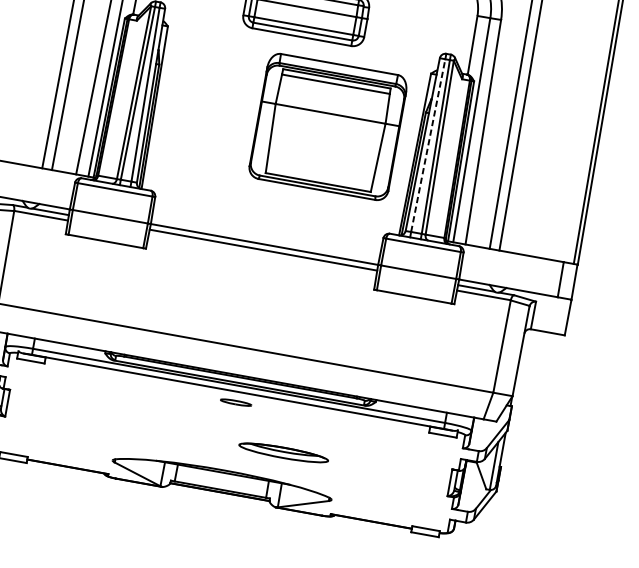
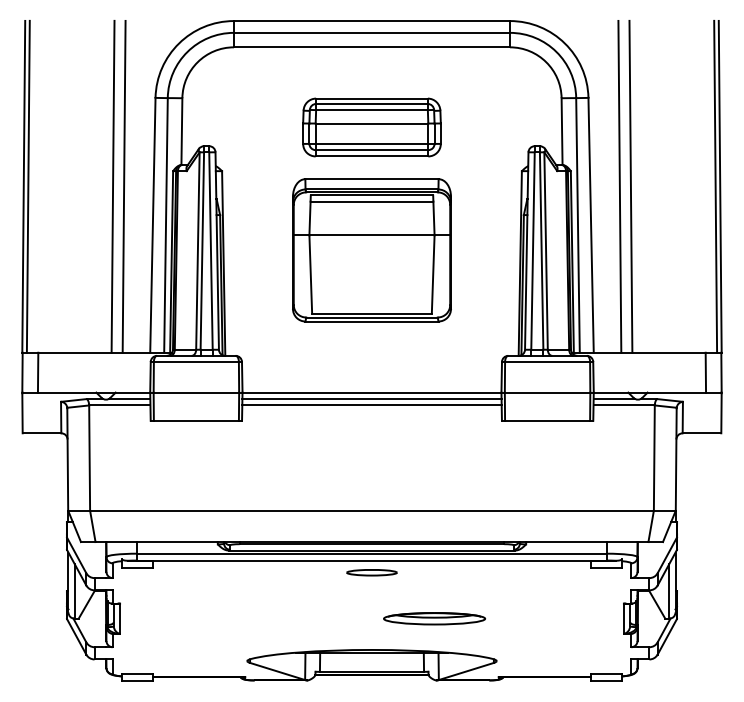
part: (327, 127) -> (371, 250), moved
line: (428, 146) -> (533, 251), dashed -> solid
line: (262, 255) -> (371, 405), added
part: (235, 402) -> (371, 572), size x1.43

